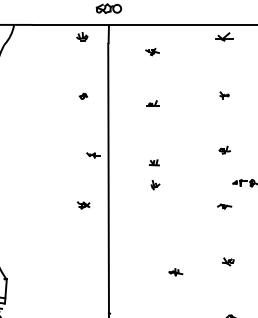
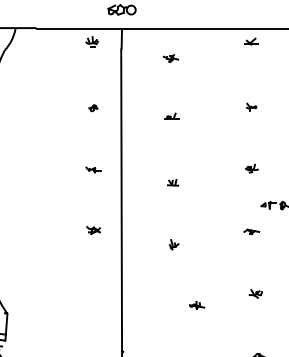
part: (224, 36) -> (251, 41), size x0.71
part: (93, 155) -> (93, 170), moved
part: (155, 185) -> (174, 245), moved

